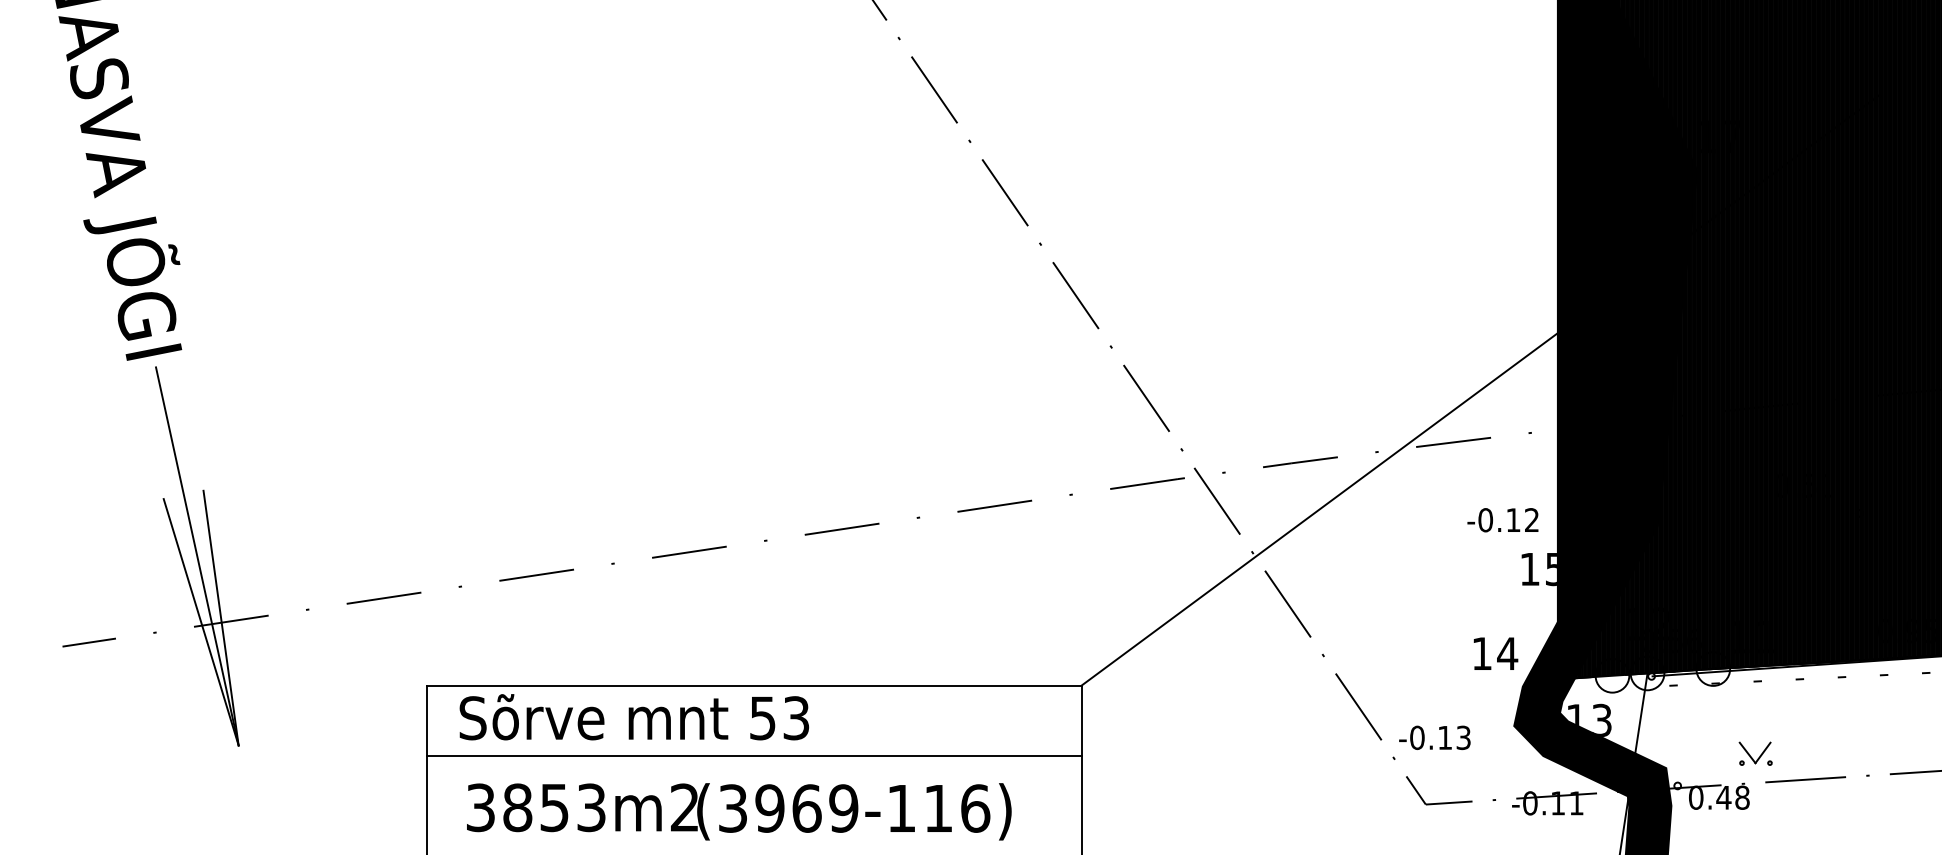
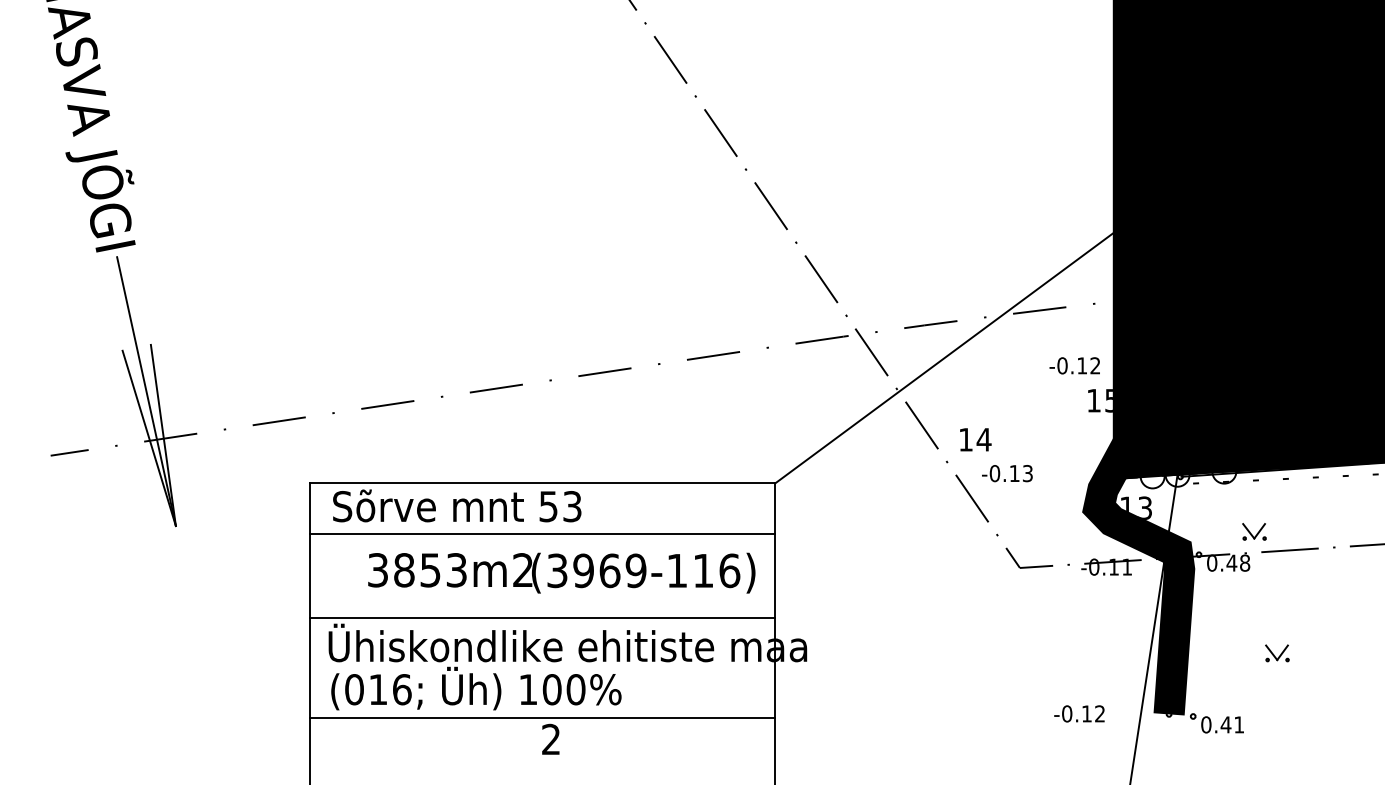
text: (1495, 653) -> (975, 439), moved
text: (1435, 737) -> (1007, 473), moved
text: (738, 810) -> (561, 572), moved

